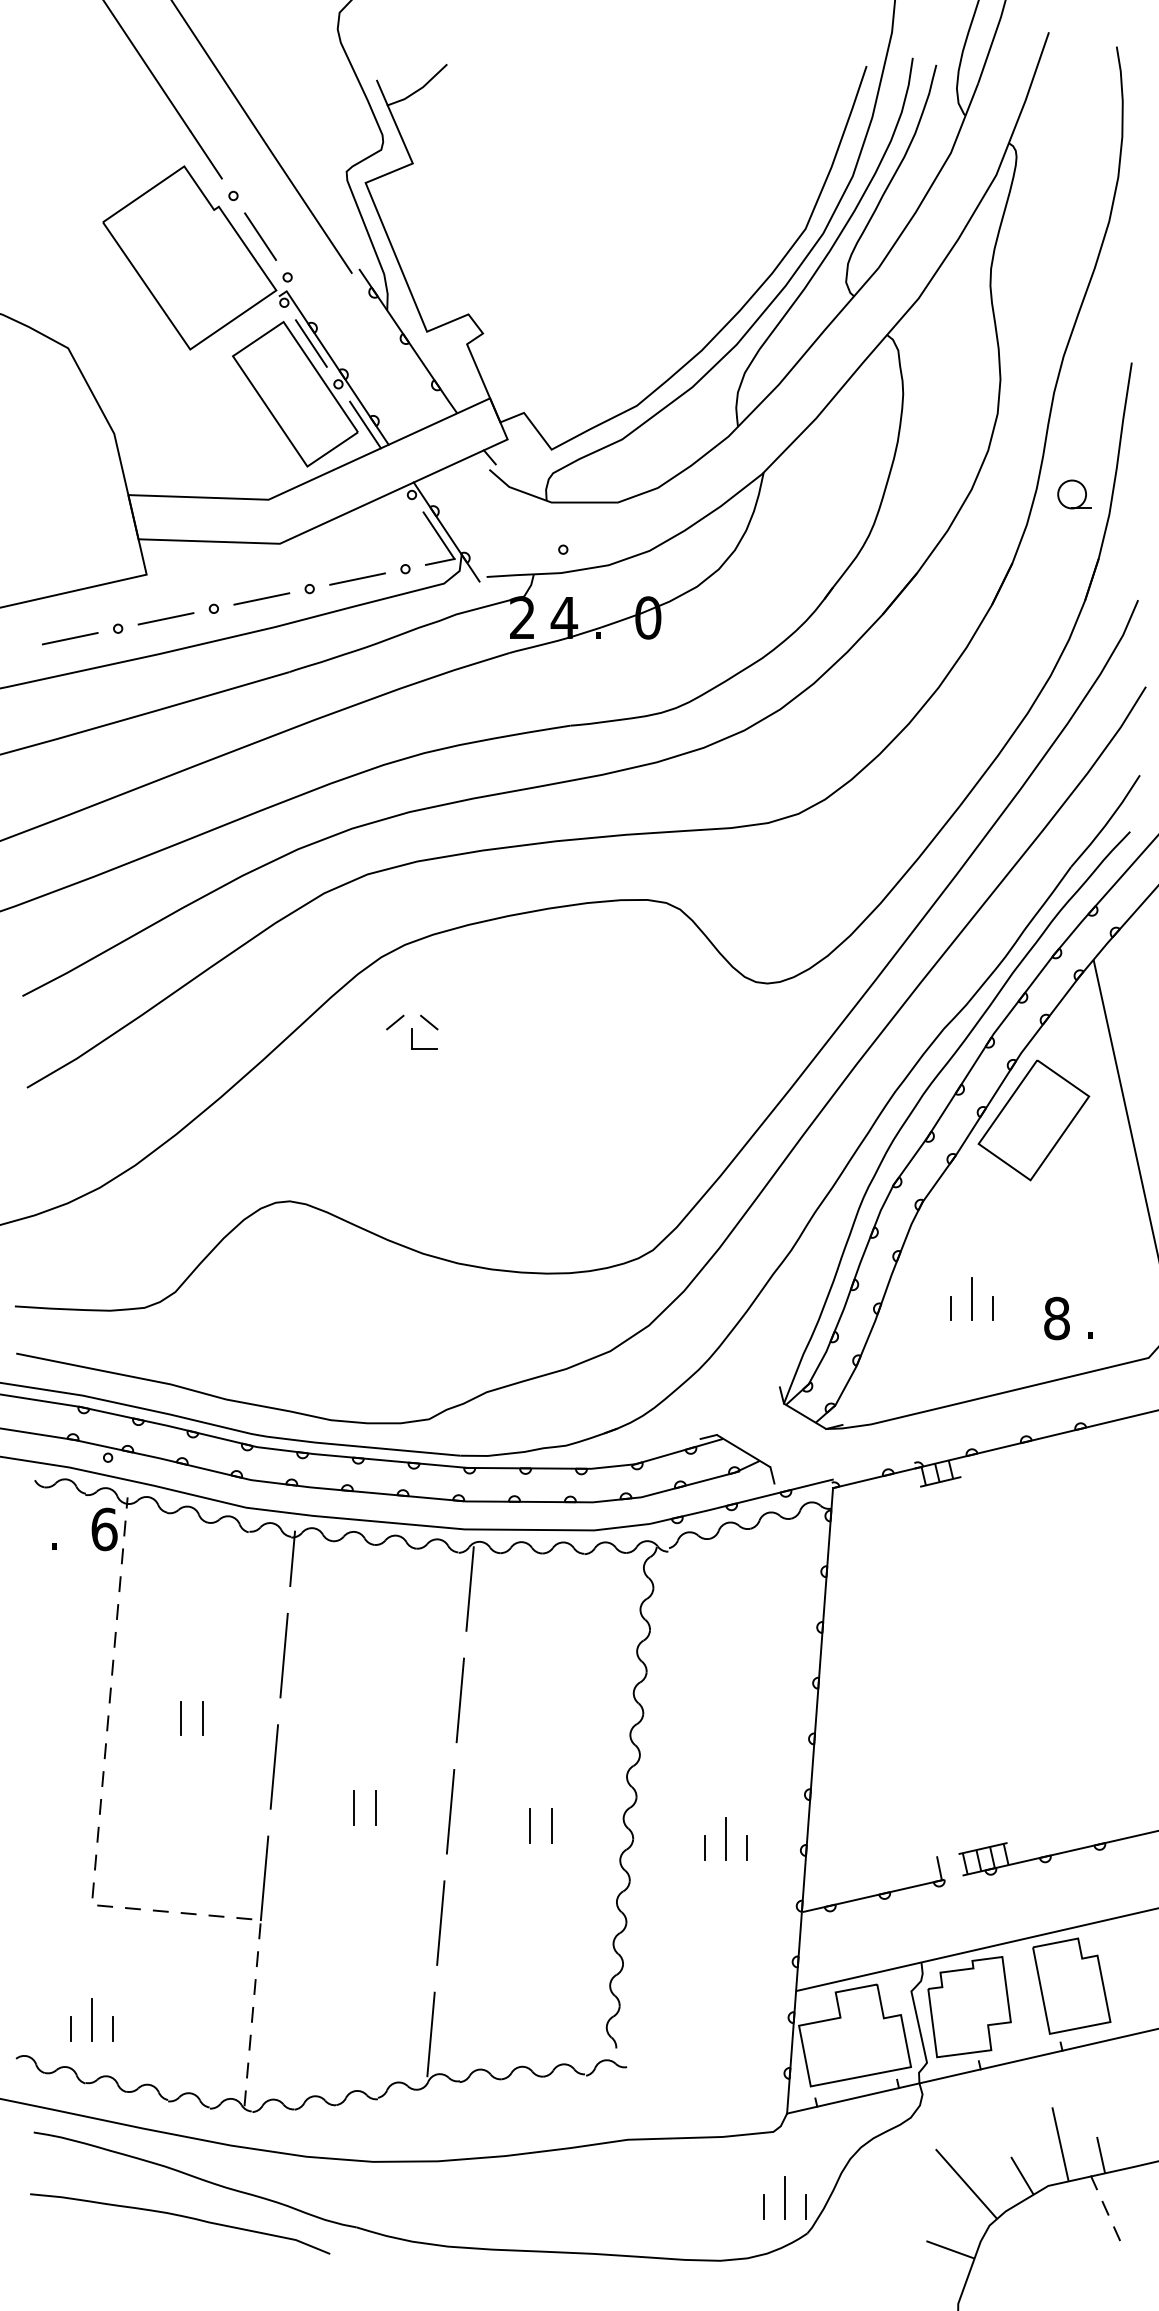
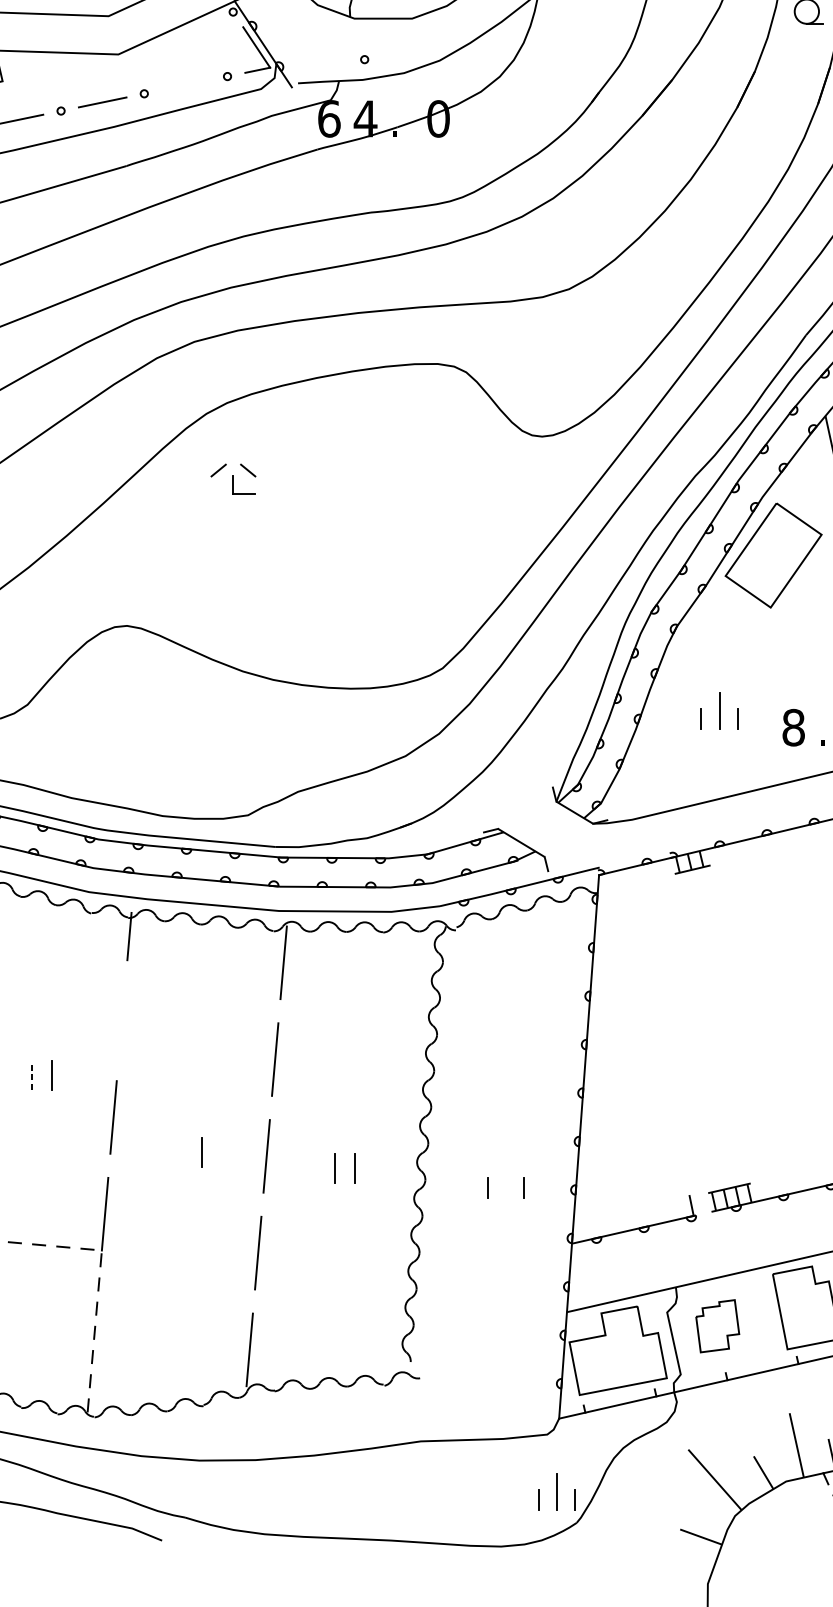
line: (357, 578) -> (185, 84), removed
text: (522, 617) -> (329, 118), 2 -> 6
line: (283, 1655) -> (121, 1020), removed
line: (181, 1718) -> (32, 1075), solid -> dashed
line: (354, 1807) -> (183, 1152), removed
line: (725, 1838) -> (505, 1179), removed
part: (969, 2007) -> (717, 1326), size x0.6

